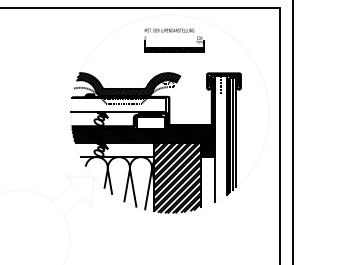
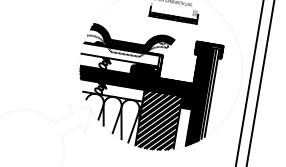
hatch: (150, 122) -> (144, 73), added
hatch: (220, 138) -> (198, 95), added

